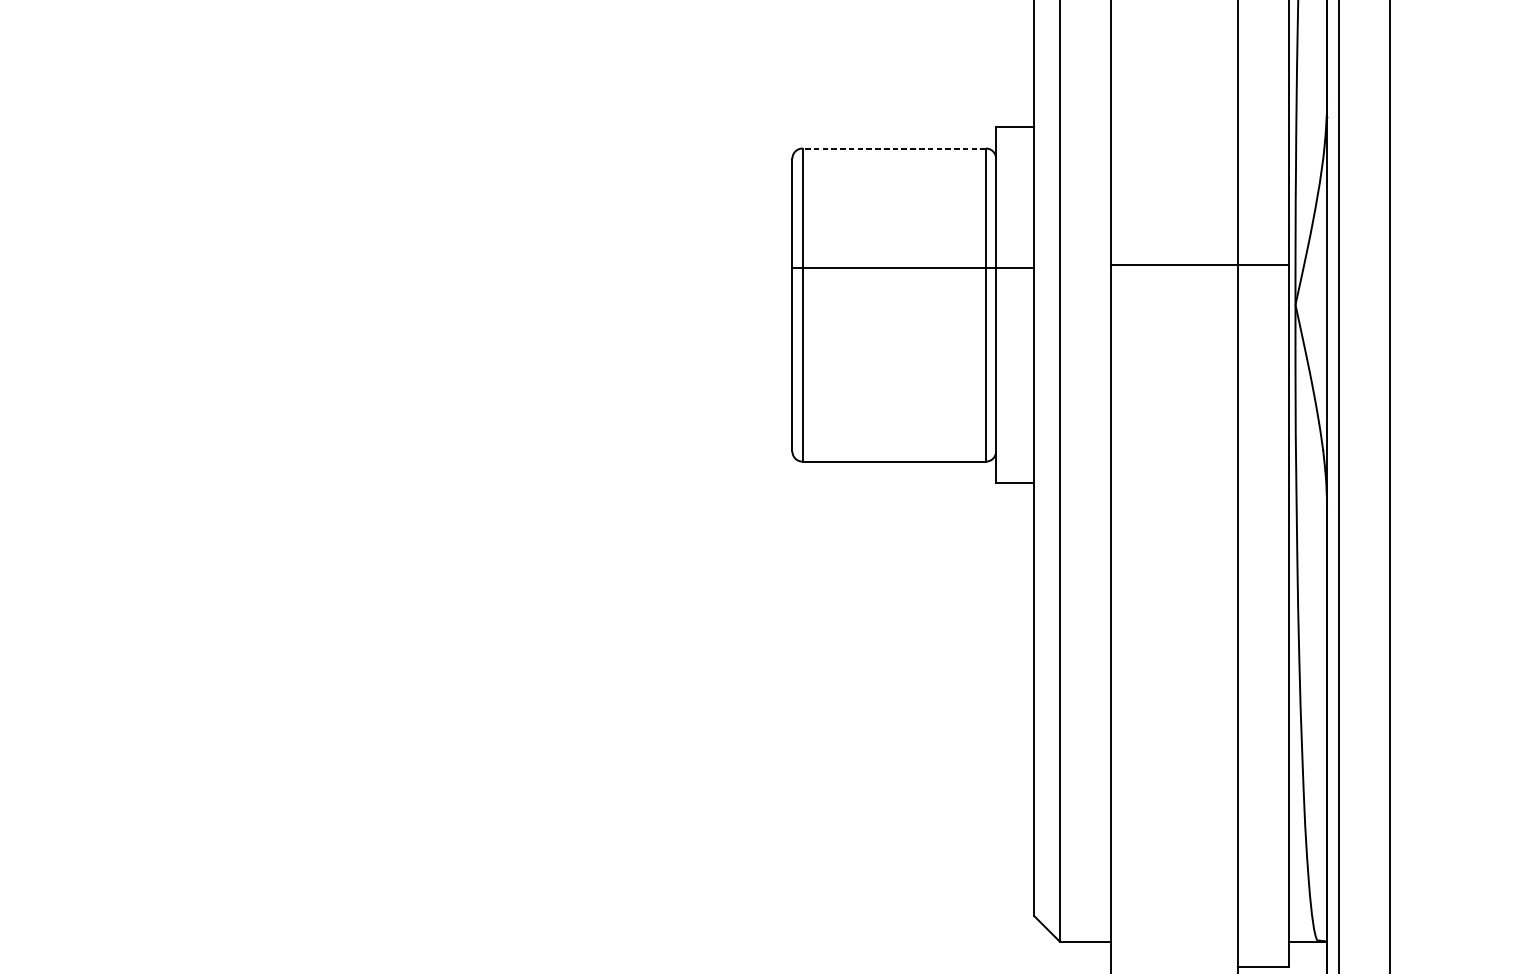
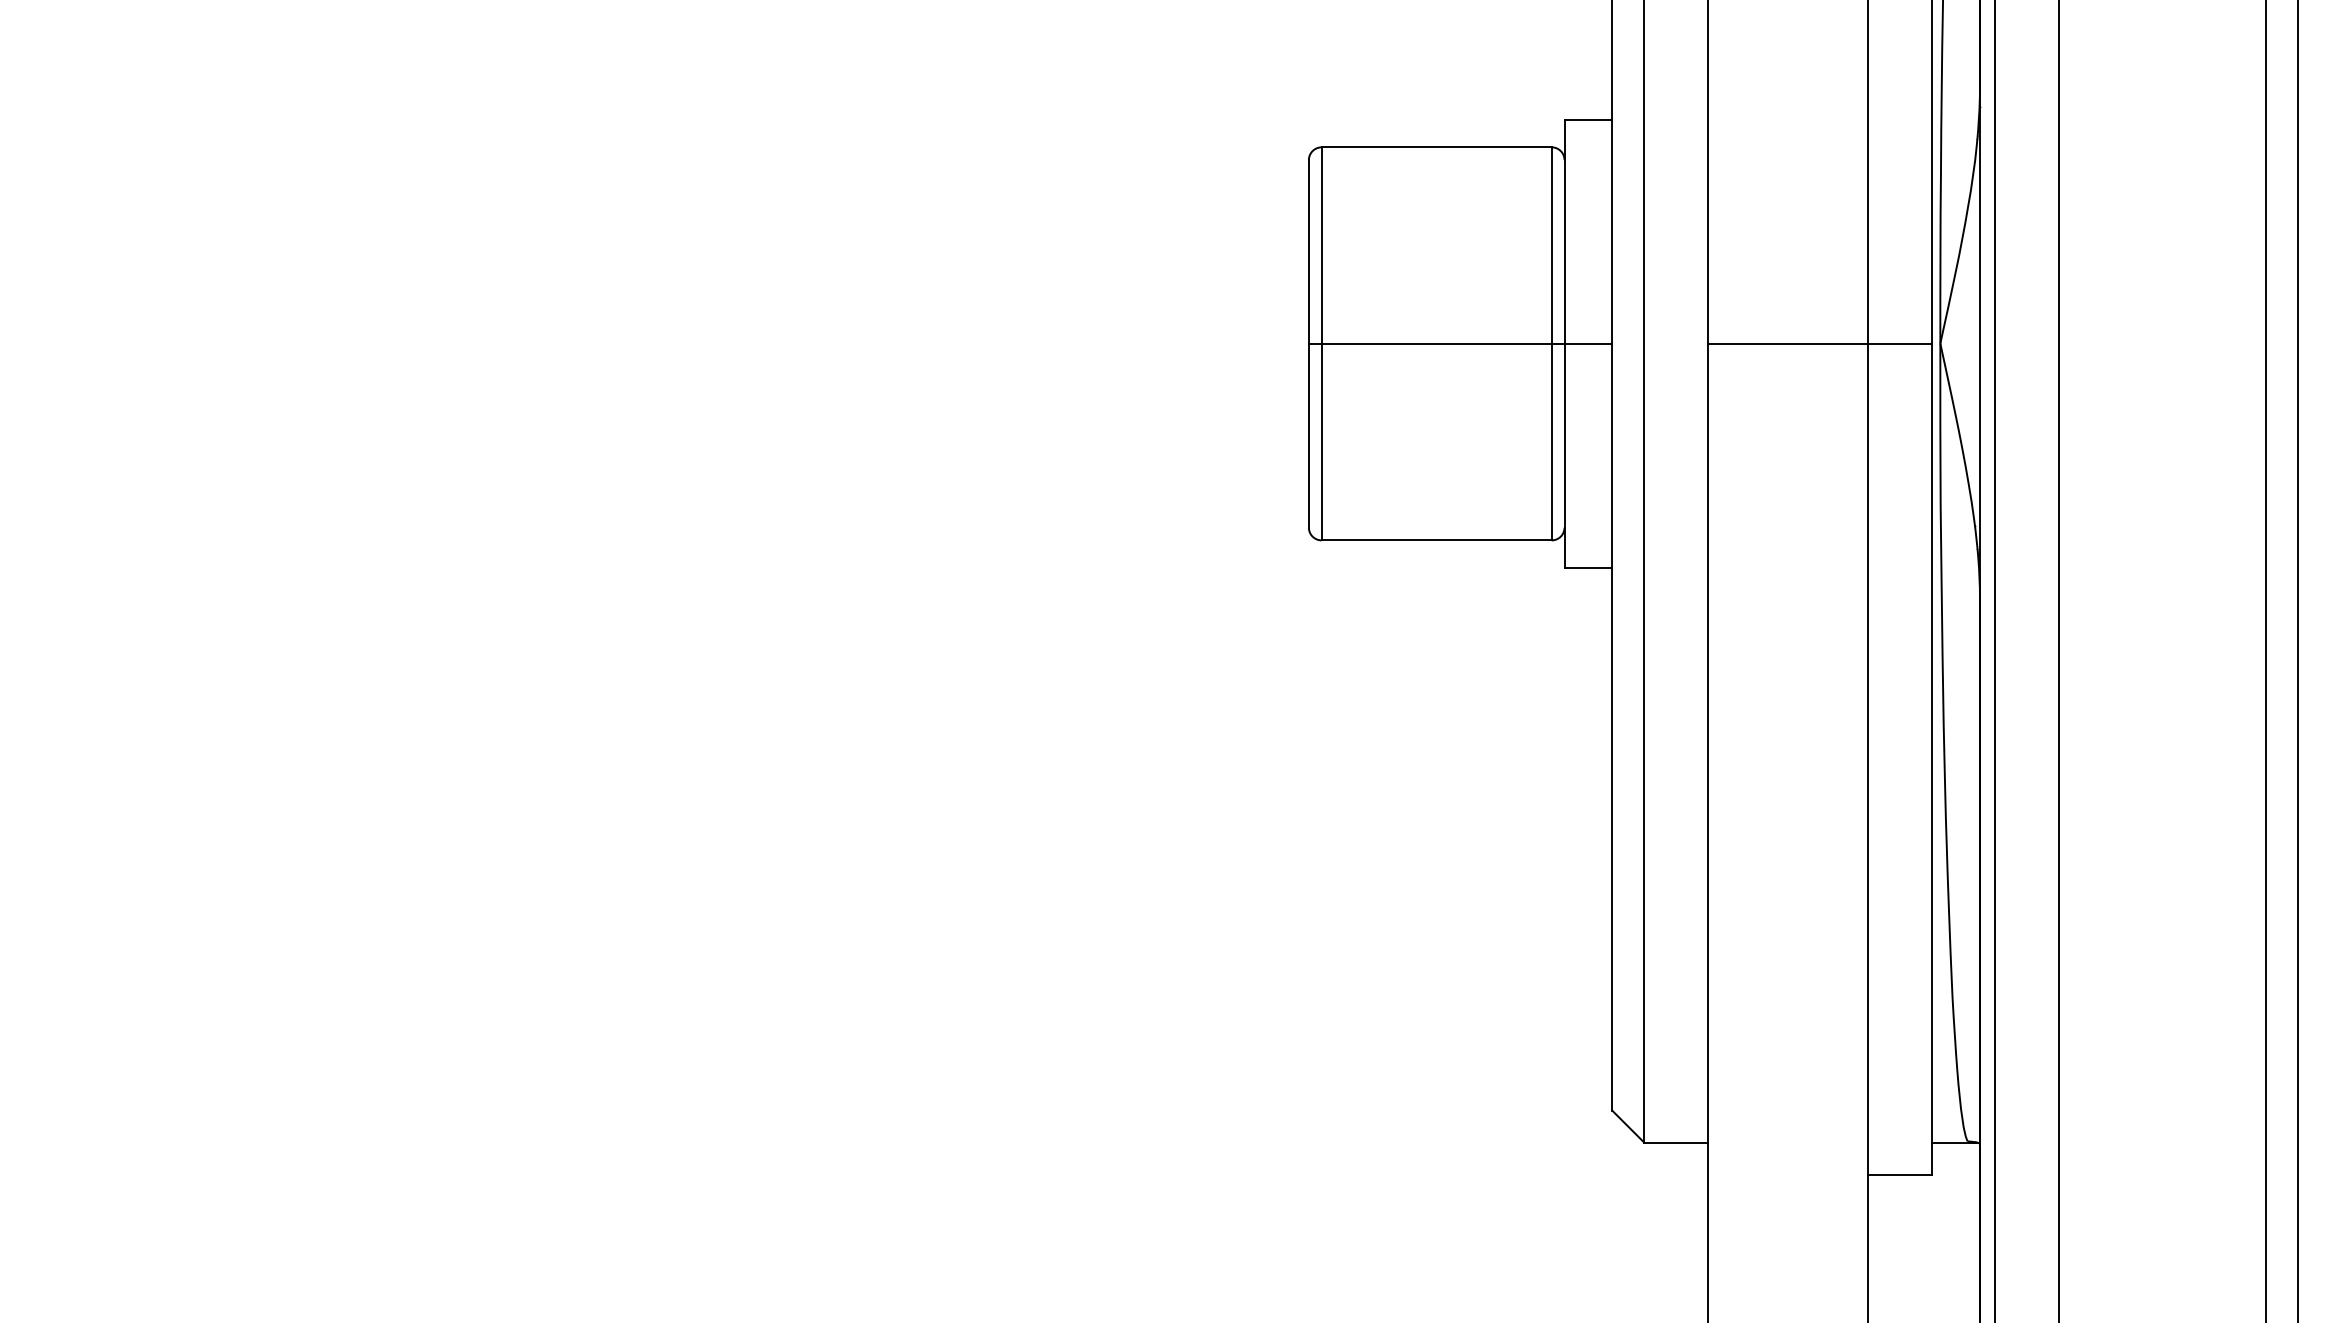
line: (894, 148) -> (1436, 147), dashed -> solid
line: (1200, 264) -> (1820, 343), moved
line: (913, 268) -> (1460, 343), moved

